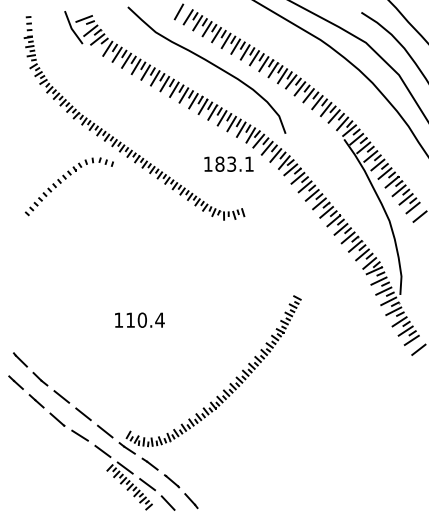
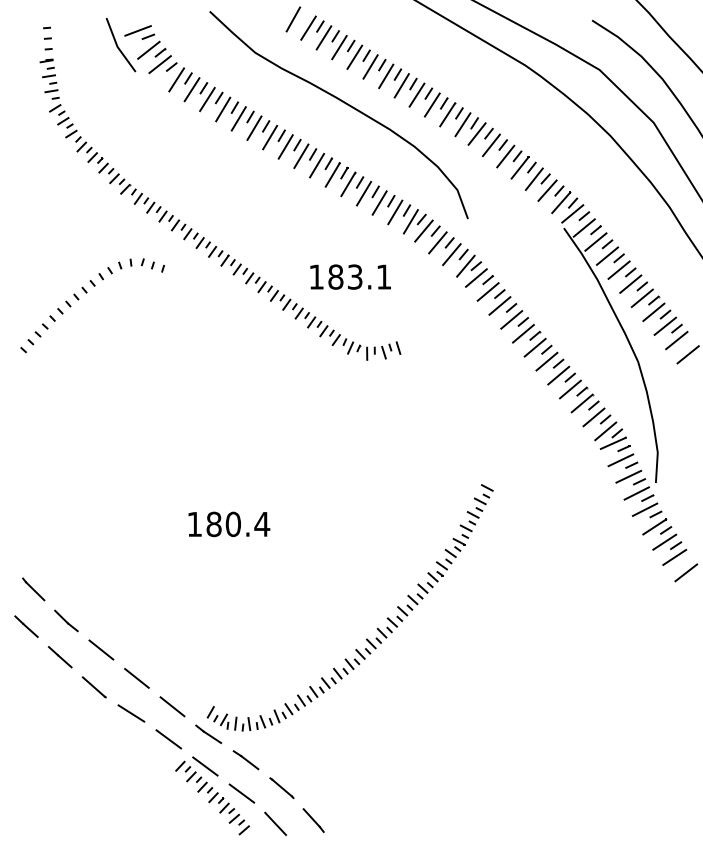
text: (228, 163) -> (349, 275), moved
part: (66, 179) -> (87, 293), moved
text: (130, 319) -> (213, 523), 110.4 -> 180.4

